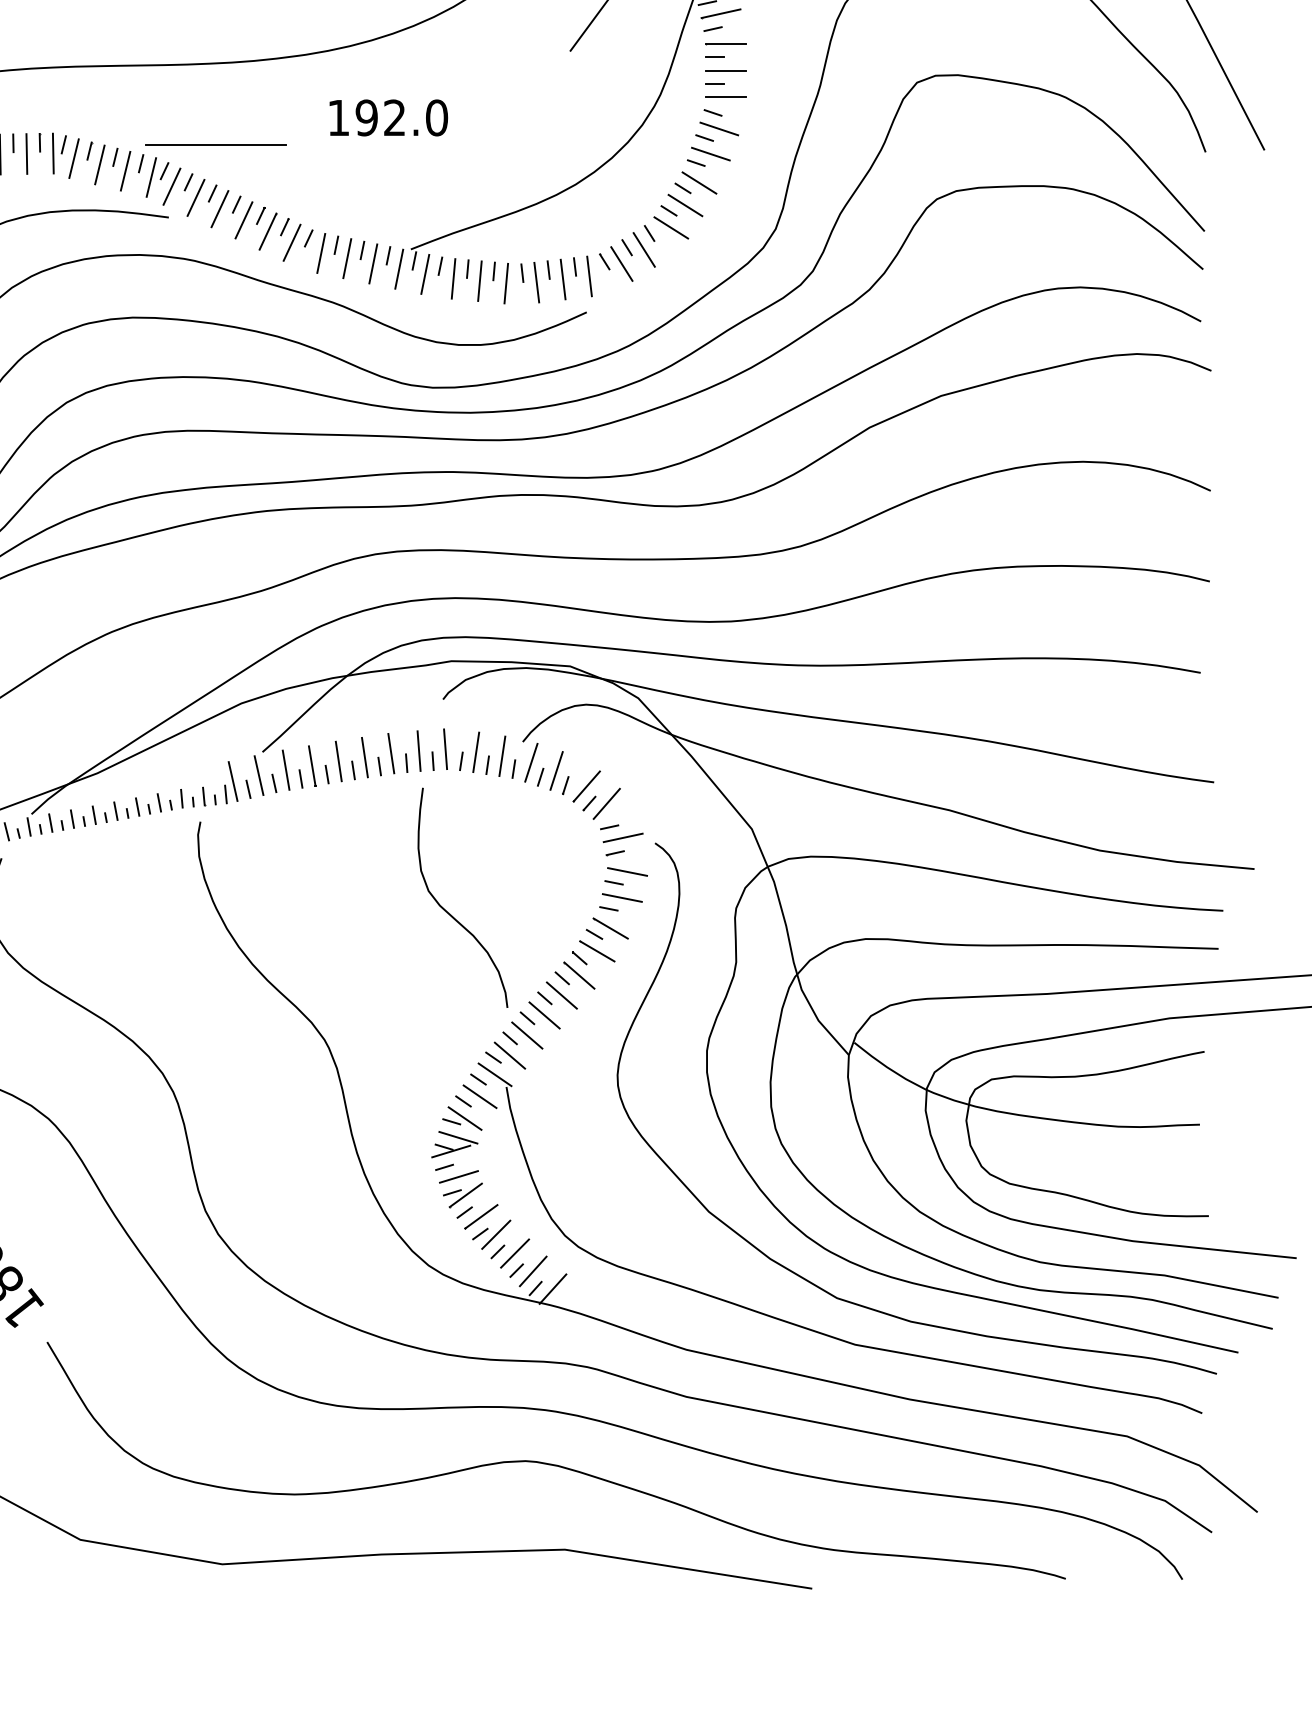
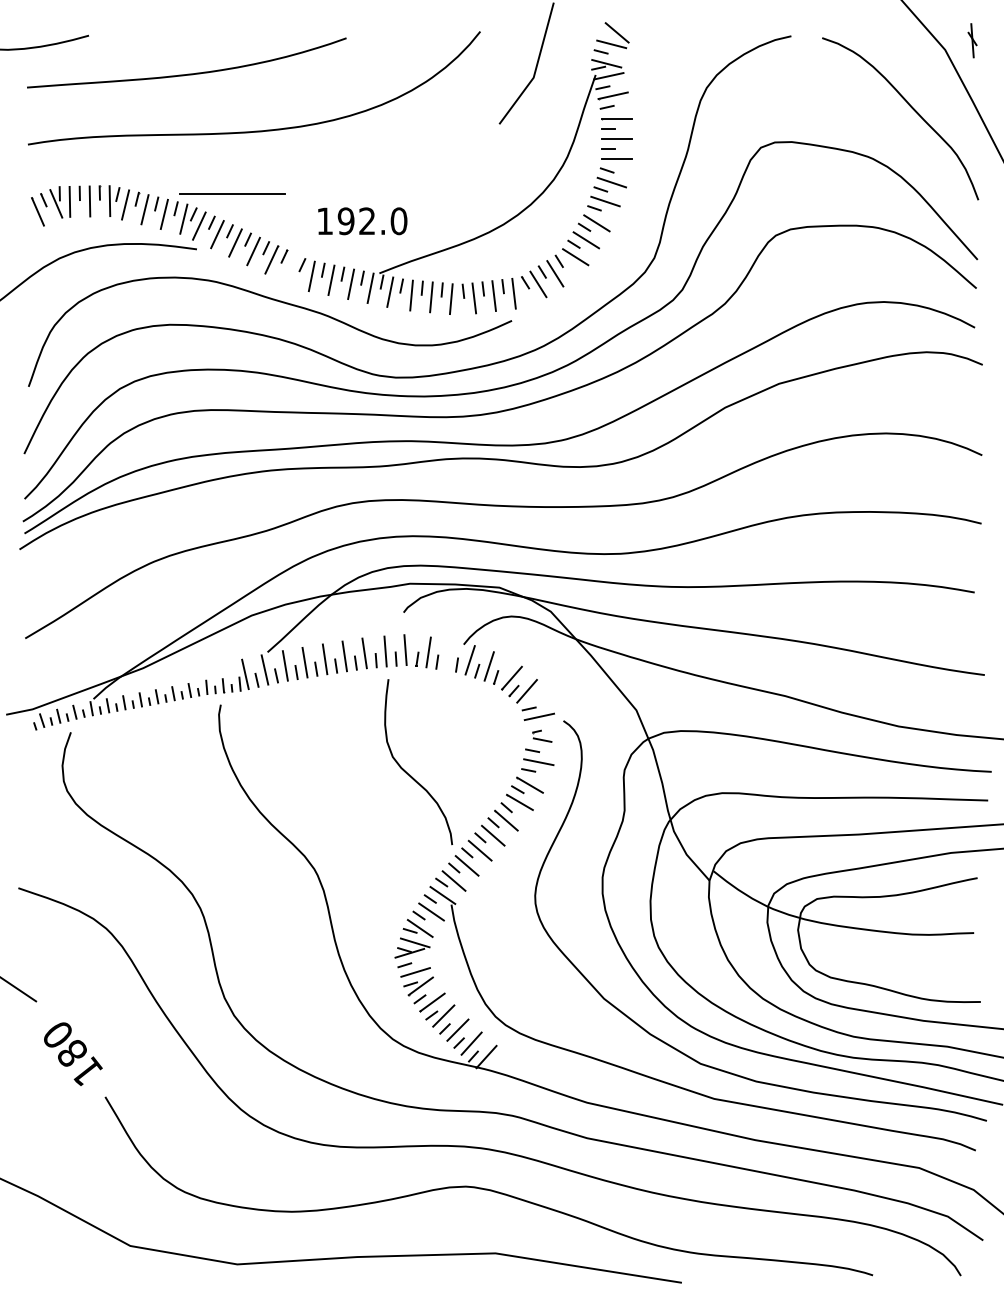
text: (388, 118) -> (362, 221), moved
line: (291, 241) -> (289, 267), removed
line: (502, 756) -> (448, 655), removed
part: (627, 863) -> (542, 736), size x0.6

